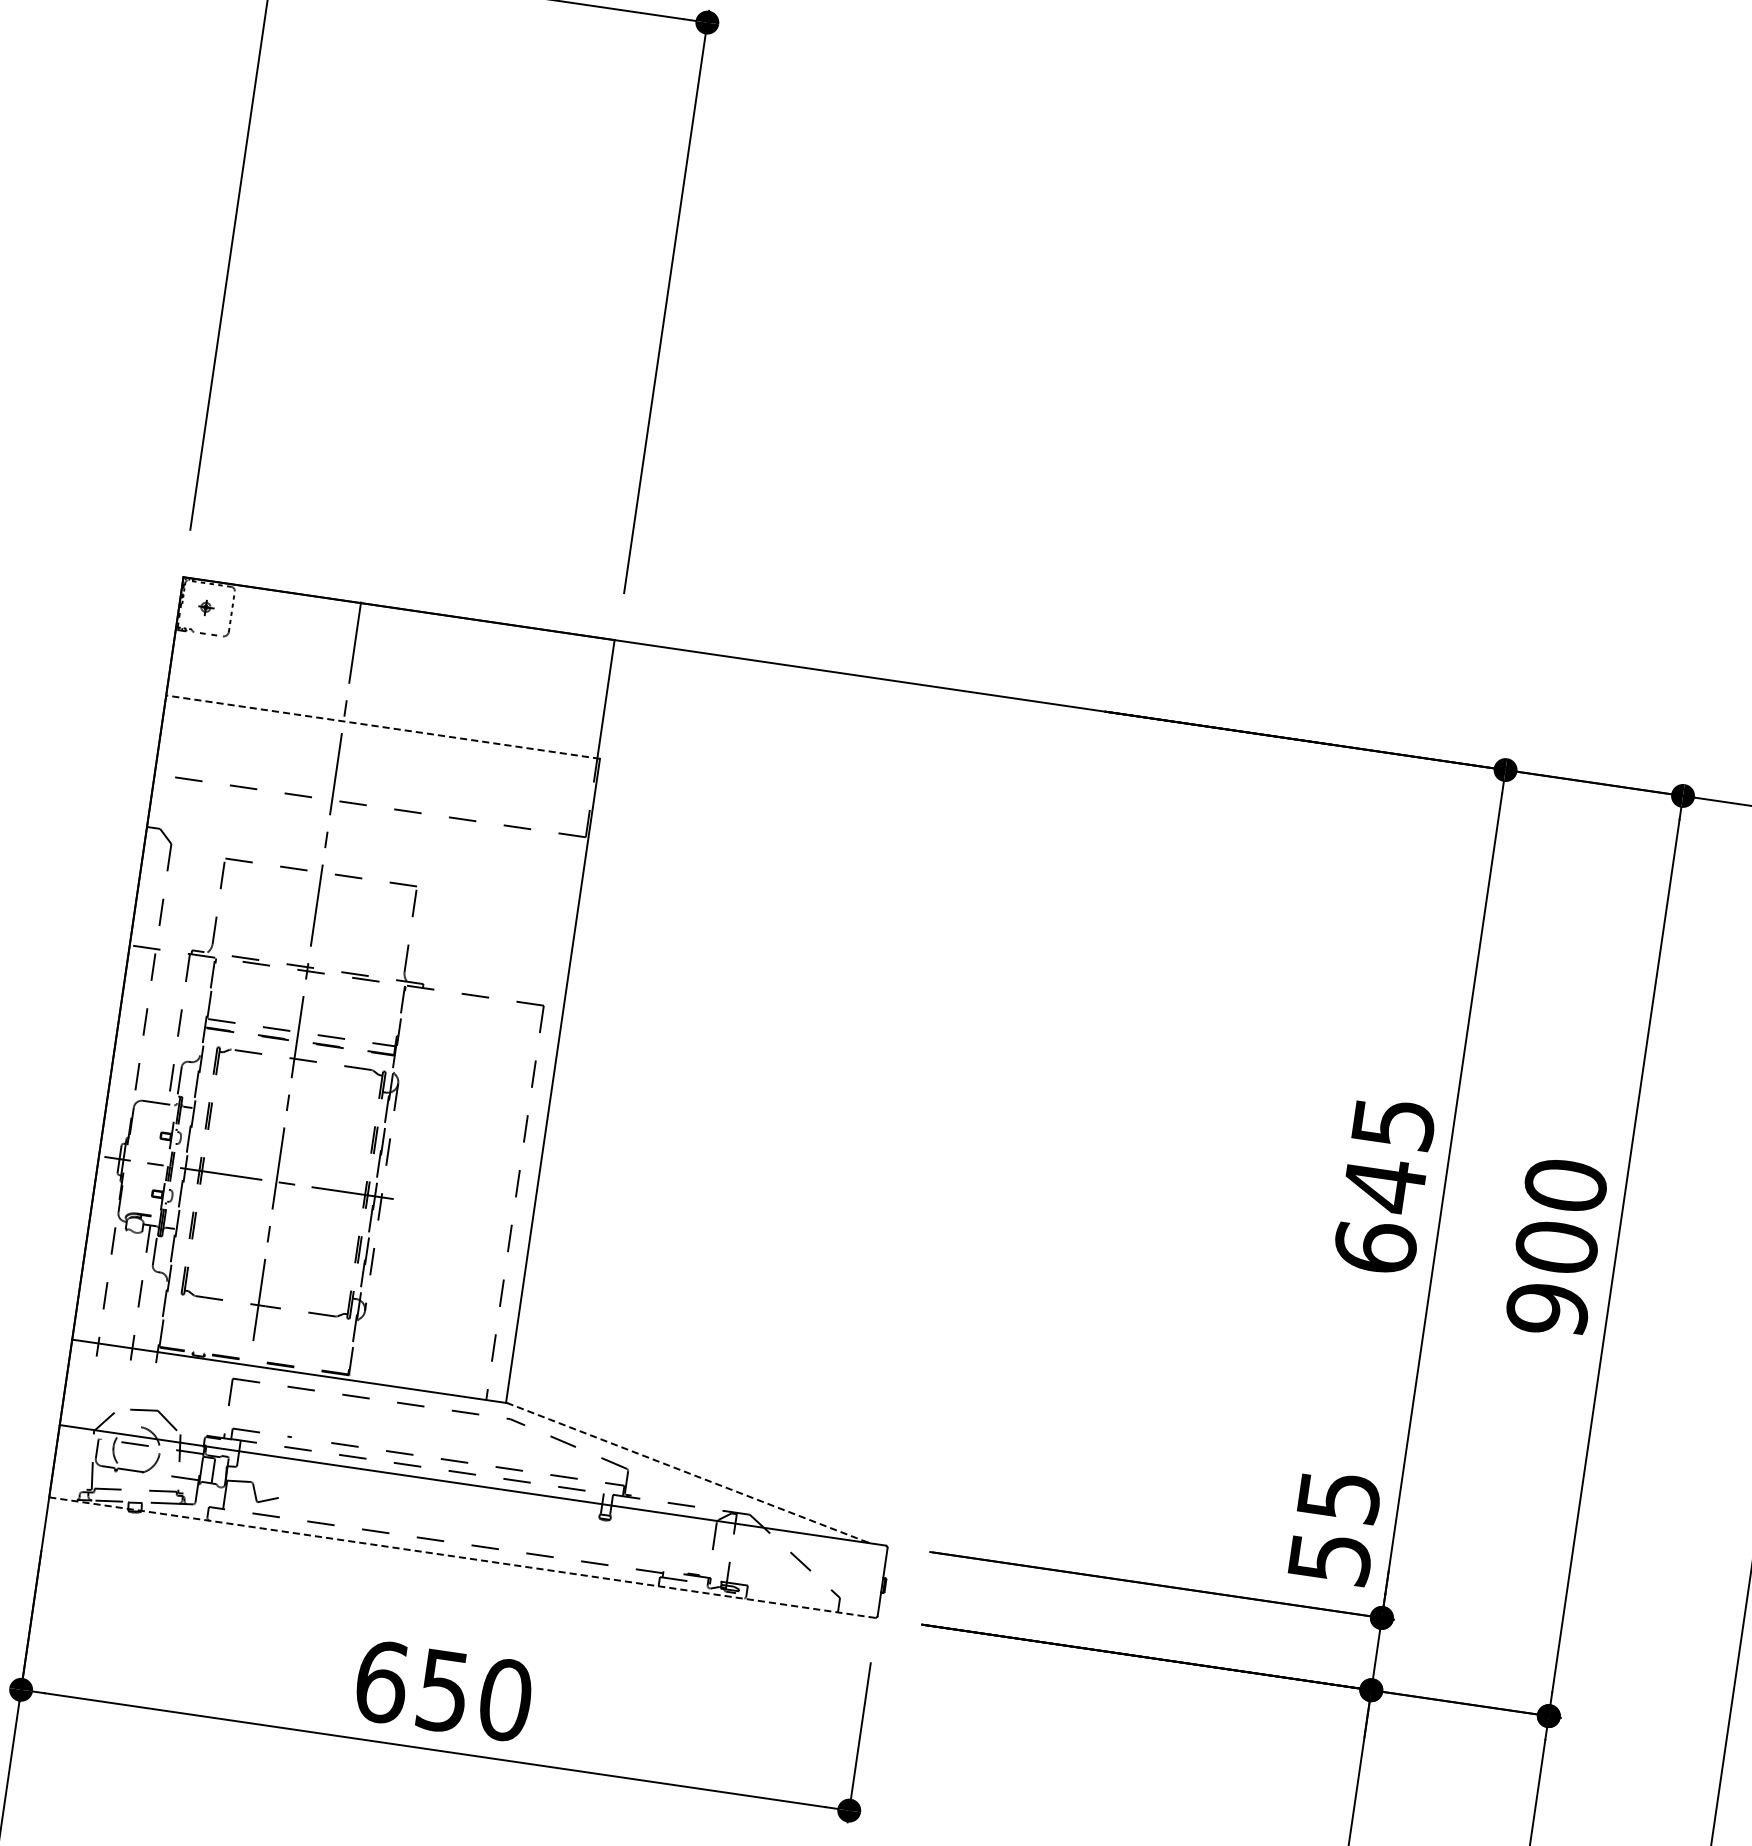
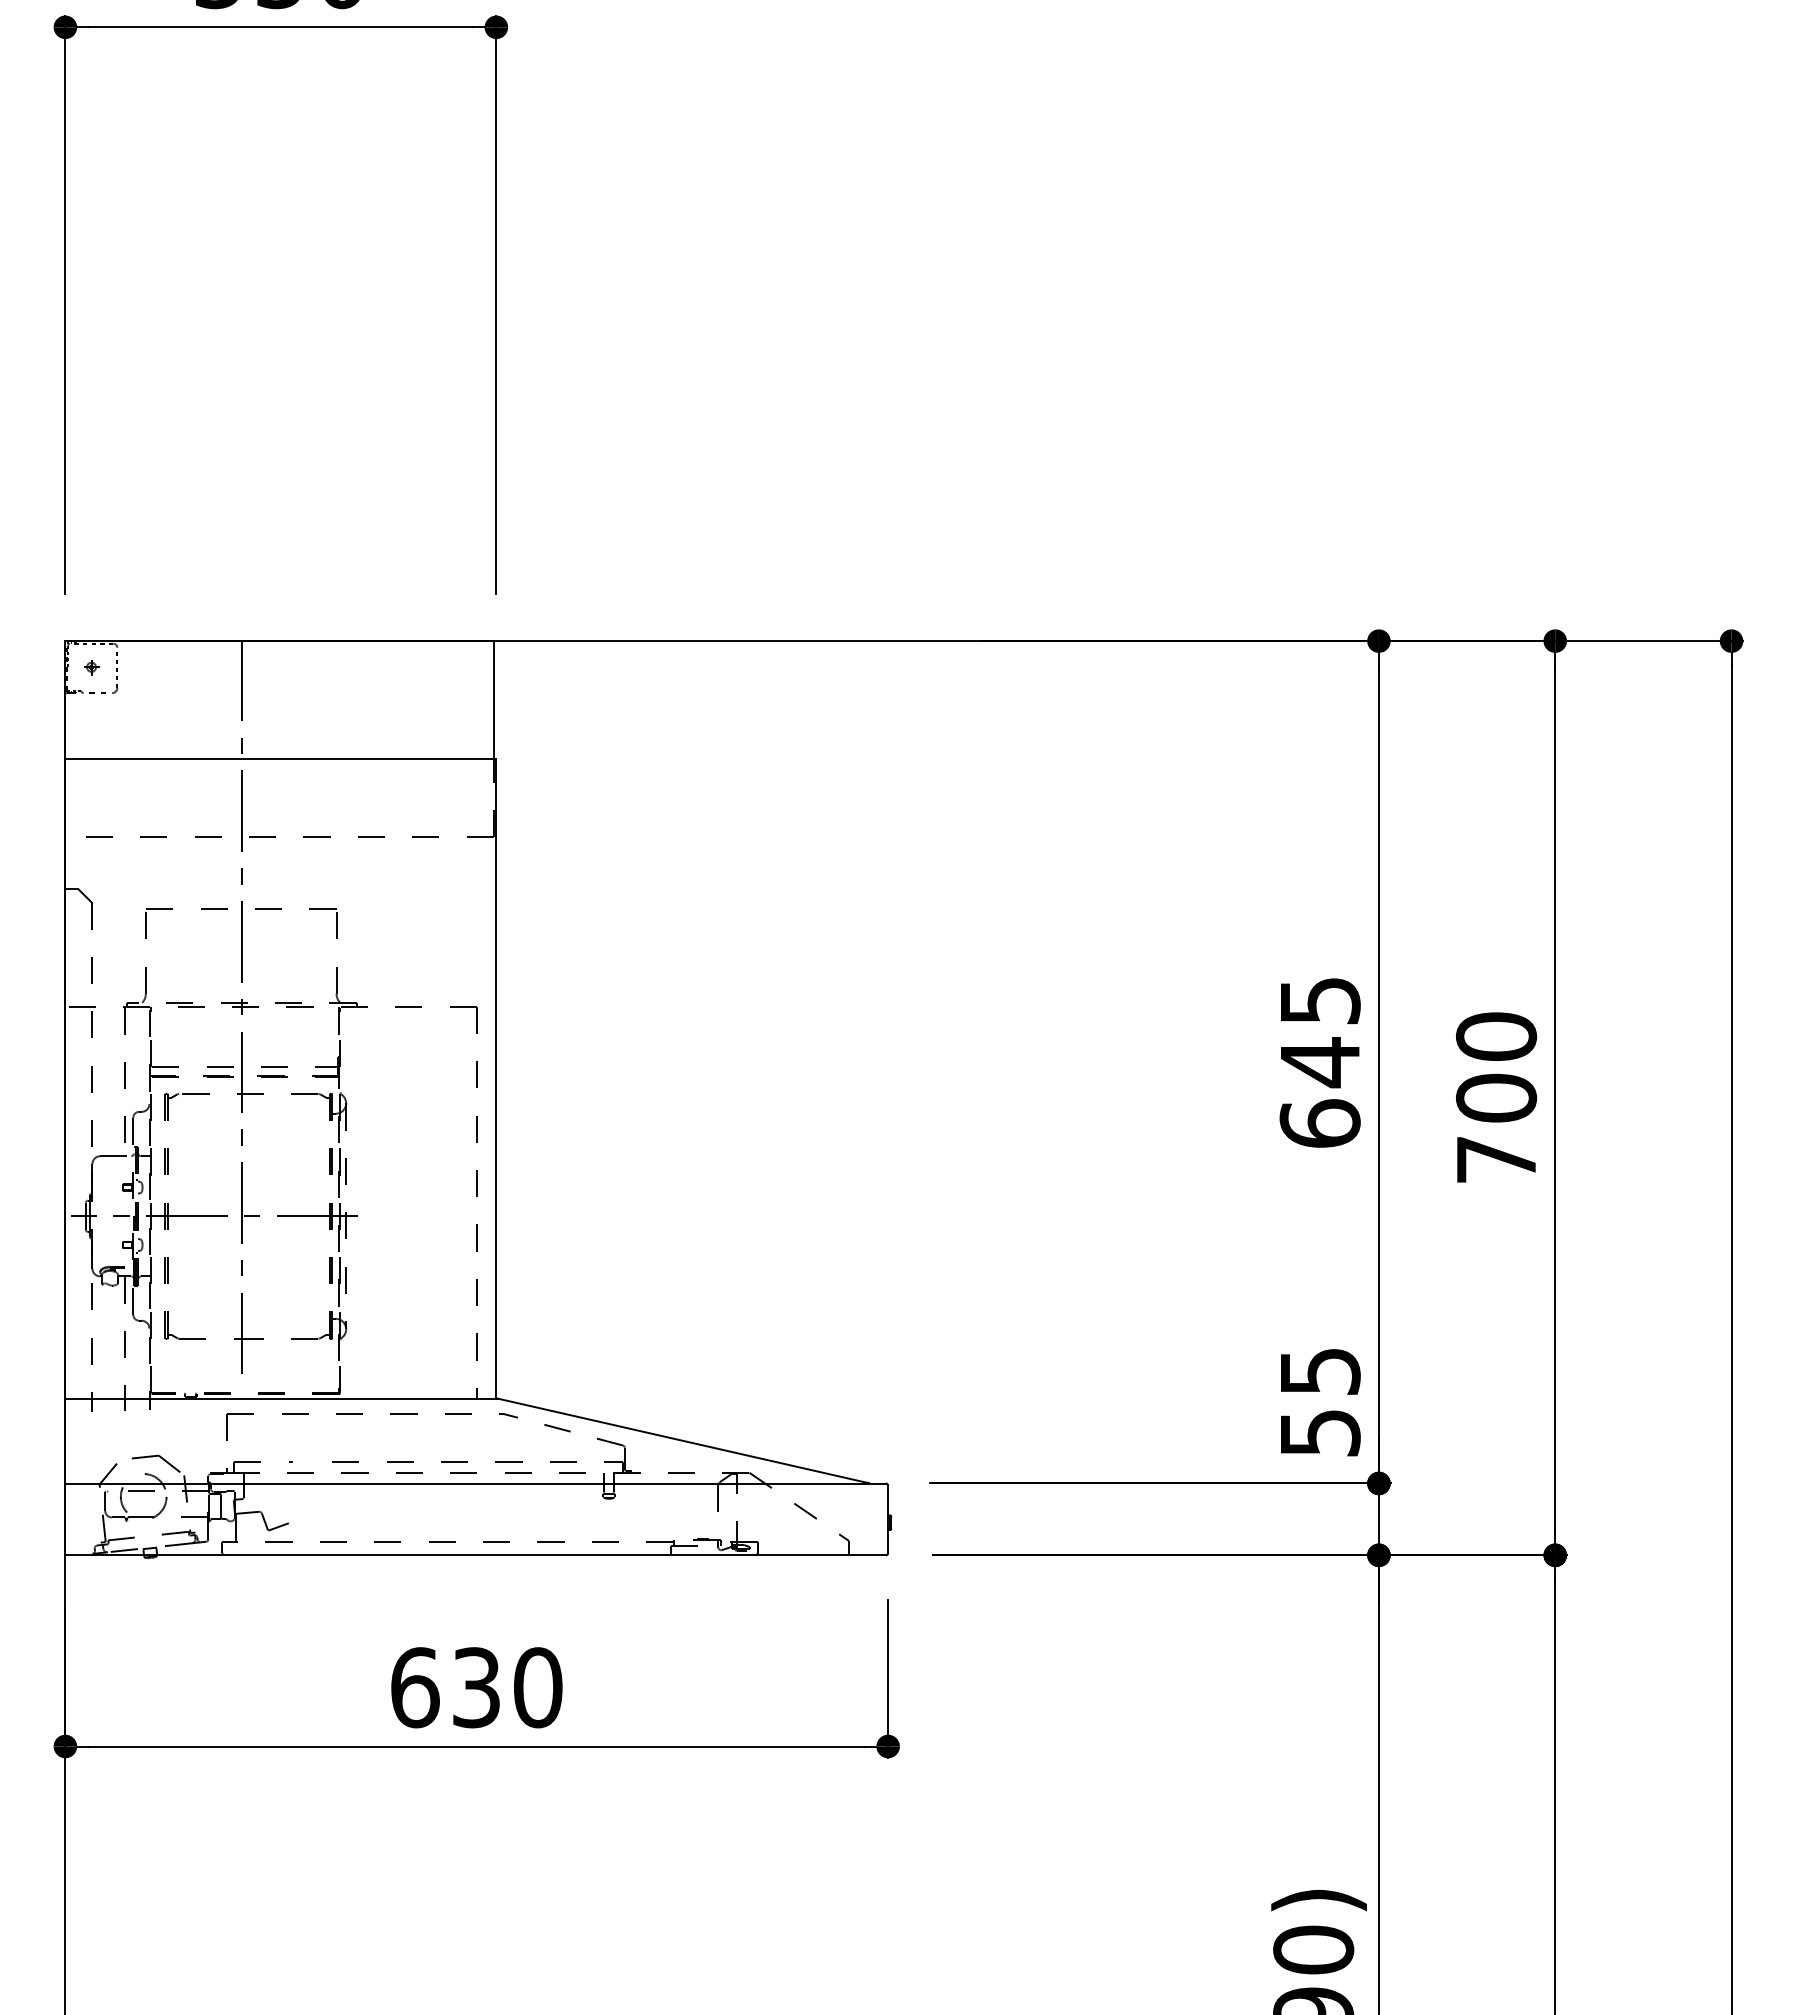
line: (382, 726) -> (280, 758), dashed -> solid
text: (1547, 1309) -> (1496, 1159), 900 -> 700
line: (687, 1472) -> (682, 1440), dashed -> solid
line: (462, 1557) -> (476, 1555), dashed -> solid
text: (443, 1690) -> (476, 1687), 650 -> 630

